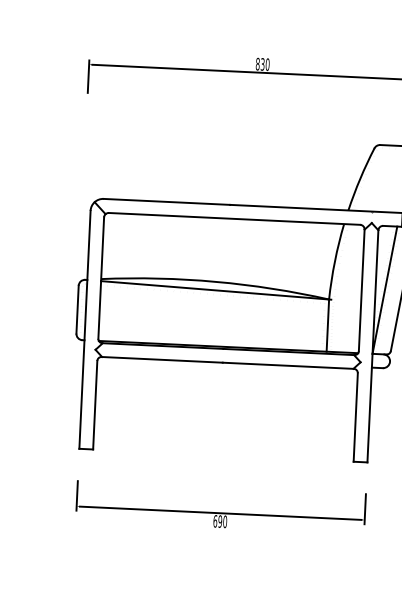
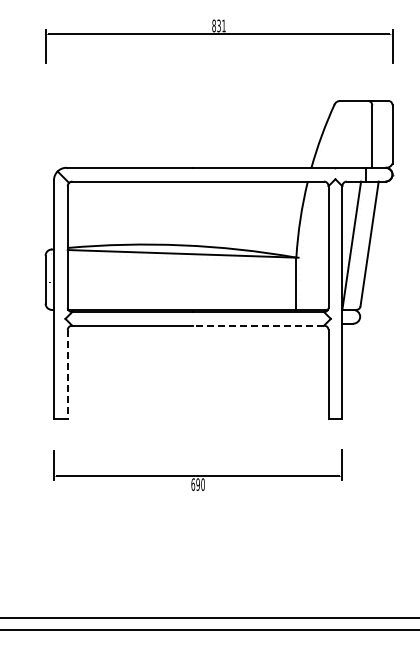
text: (267, 64) -> (223, 25), 830 -> 831
line: (288, 365) -> (258, 325), solid -> dashed
line: (94, 405) -> (67, 374), solid -> dashed

